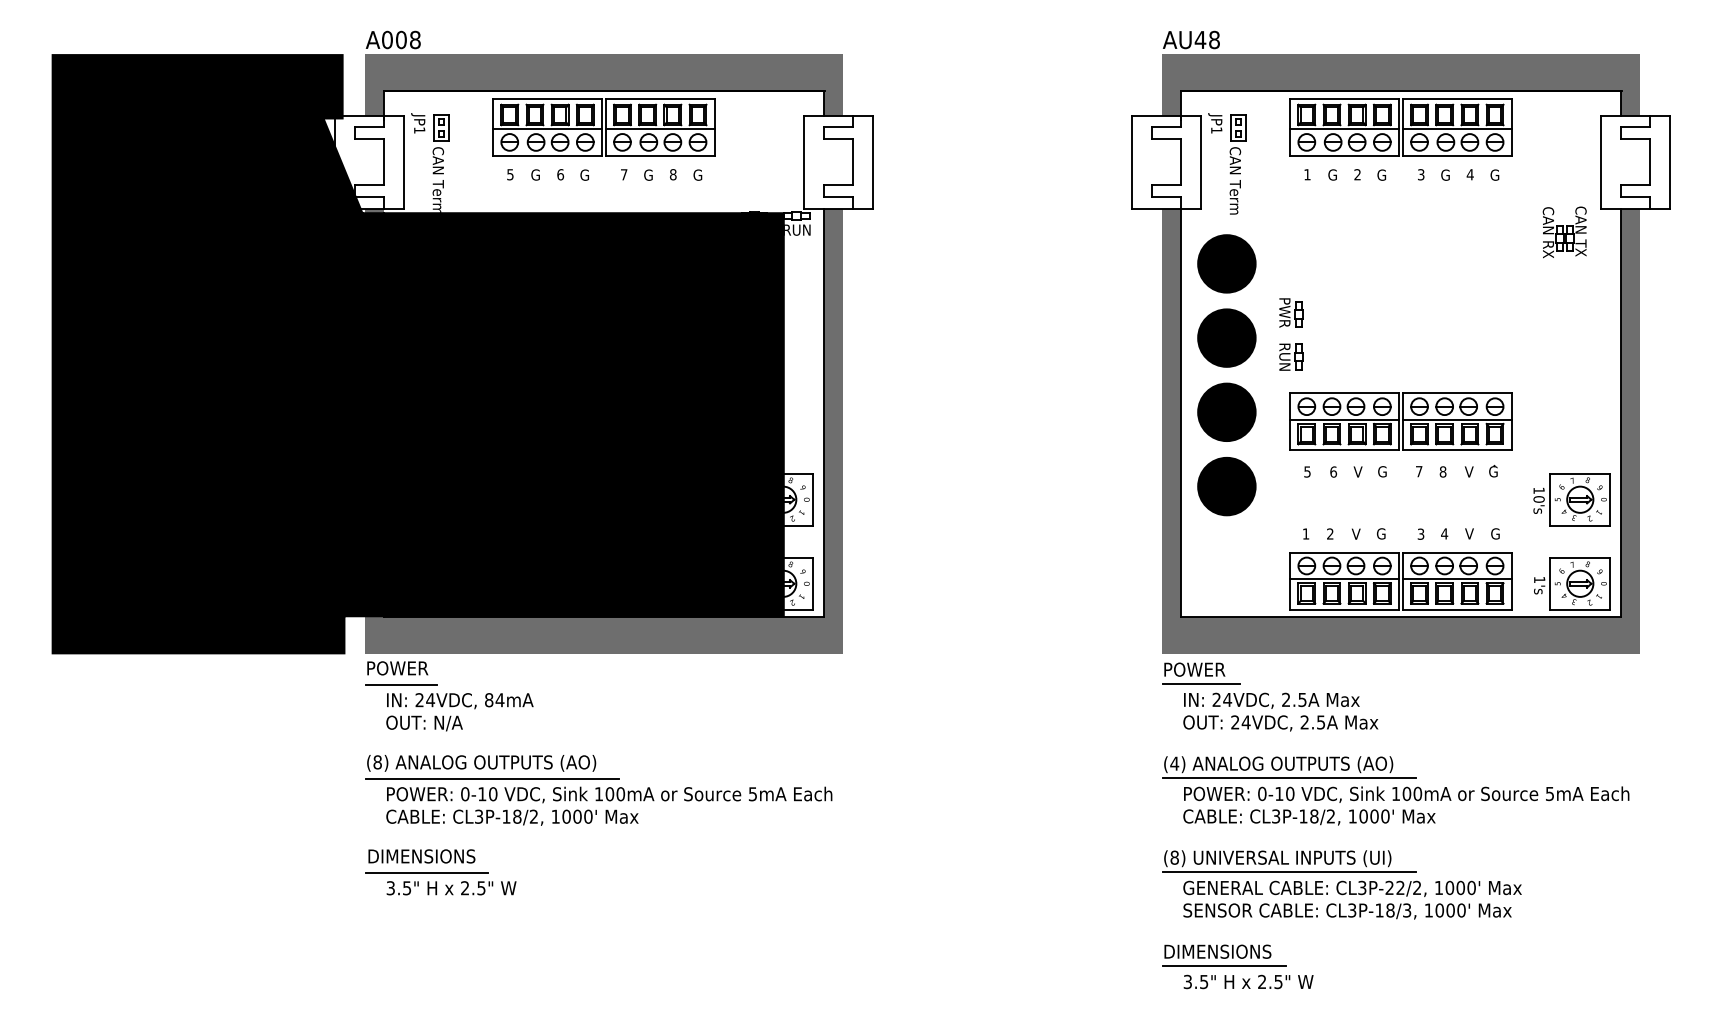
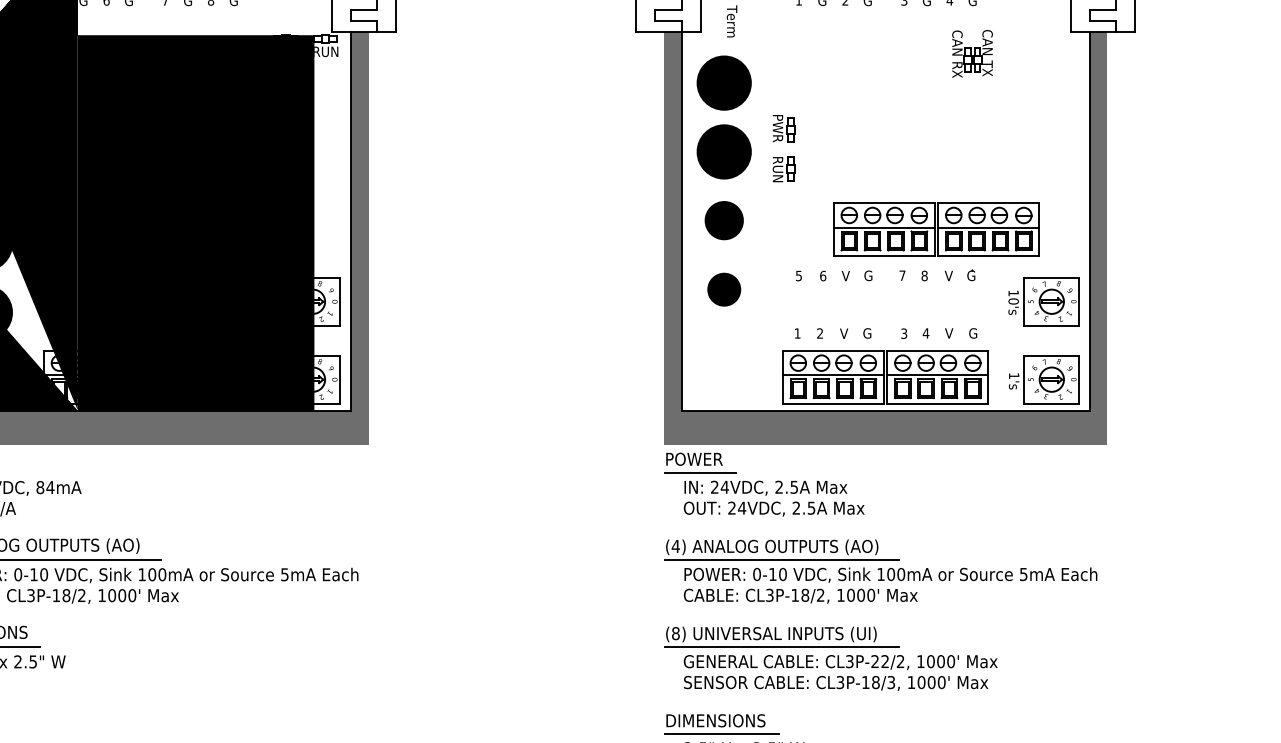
part: (1564, 232) -> (972, 54), moved
part: (1226, 411) -> (723, 219), size x0.7
part: (1400, 421) -> (936, 229), moved
part: (1226, 486) -> (723, 289), size x0.6

